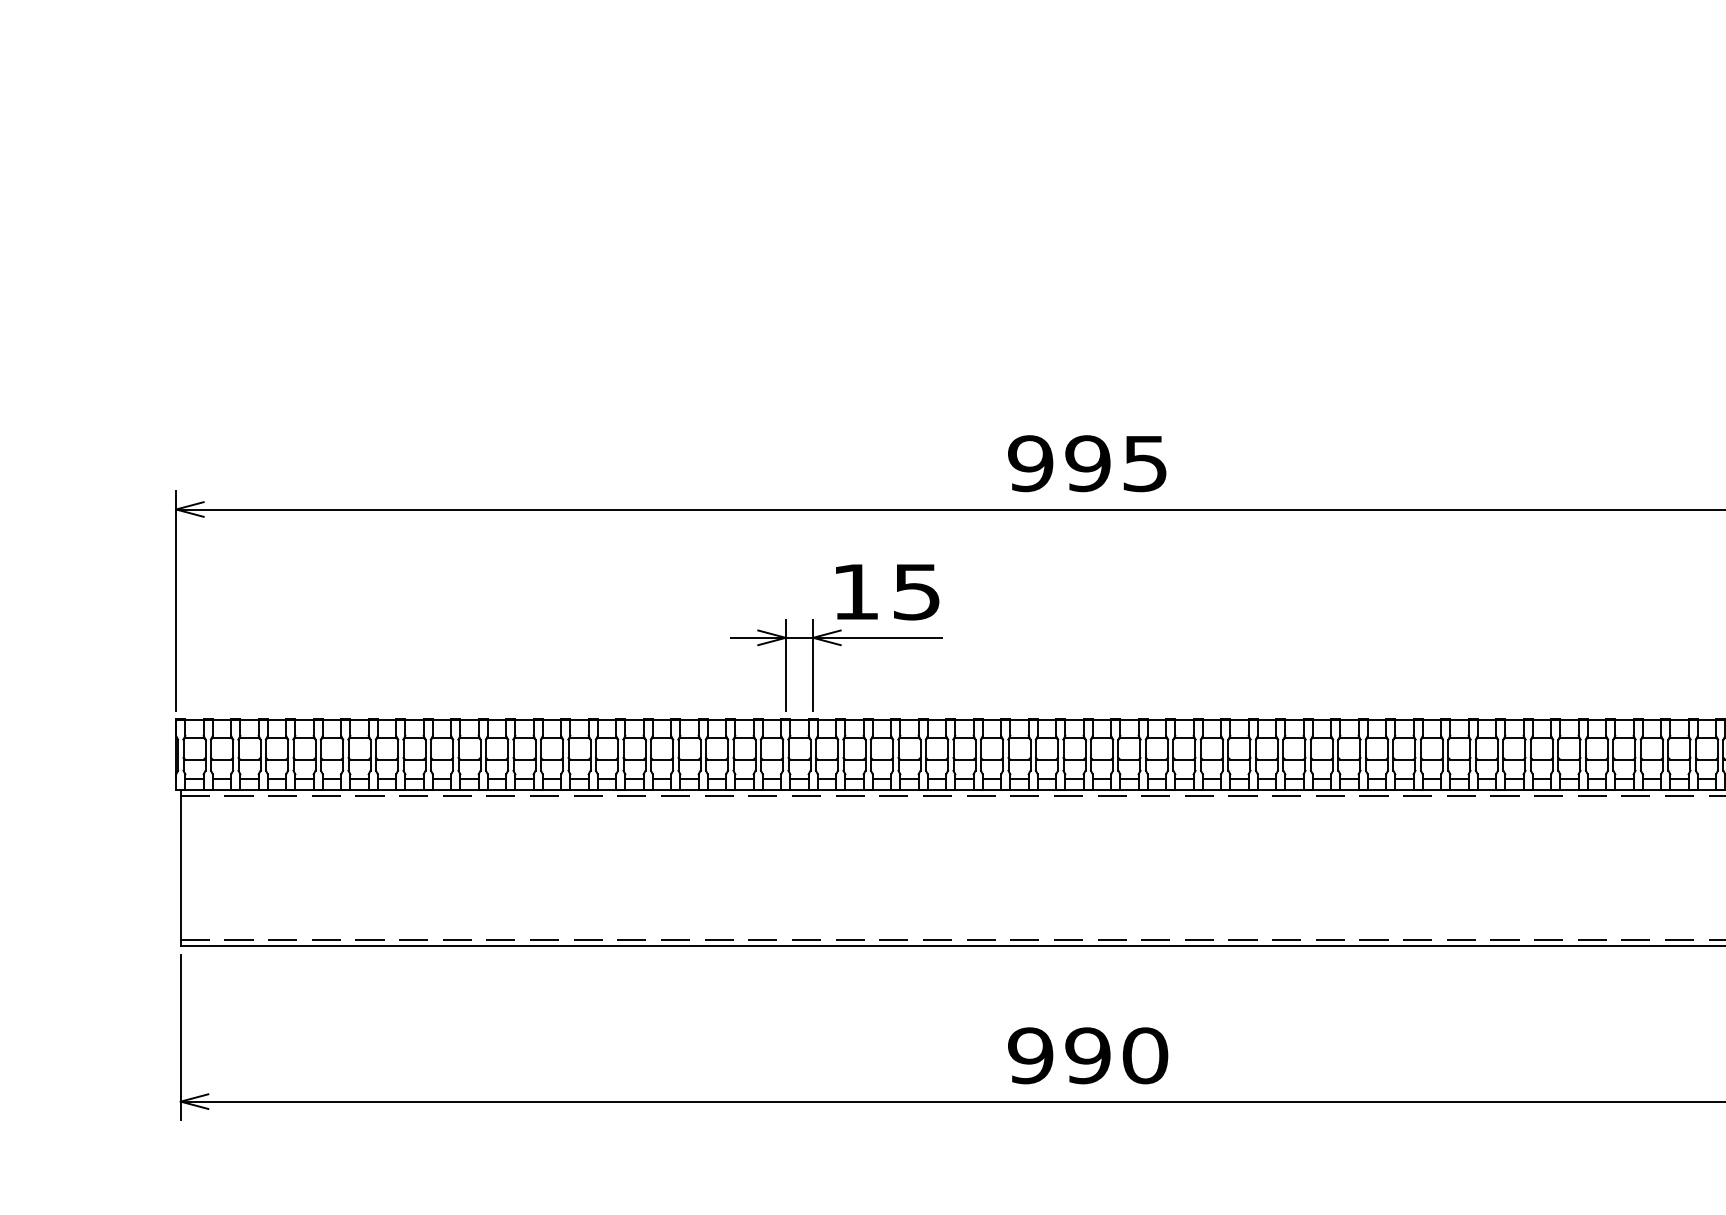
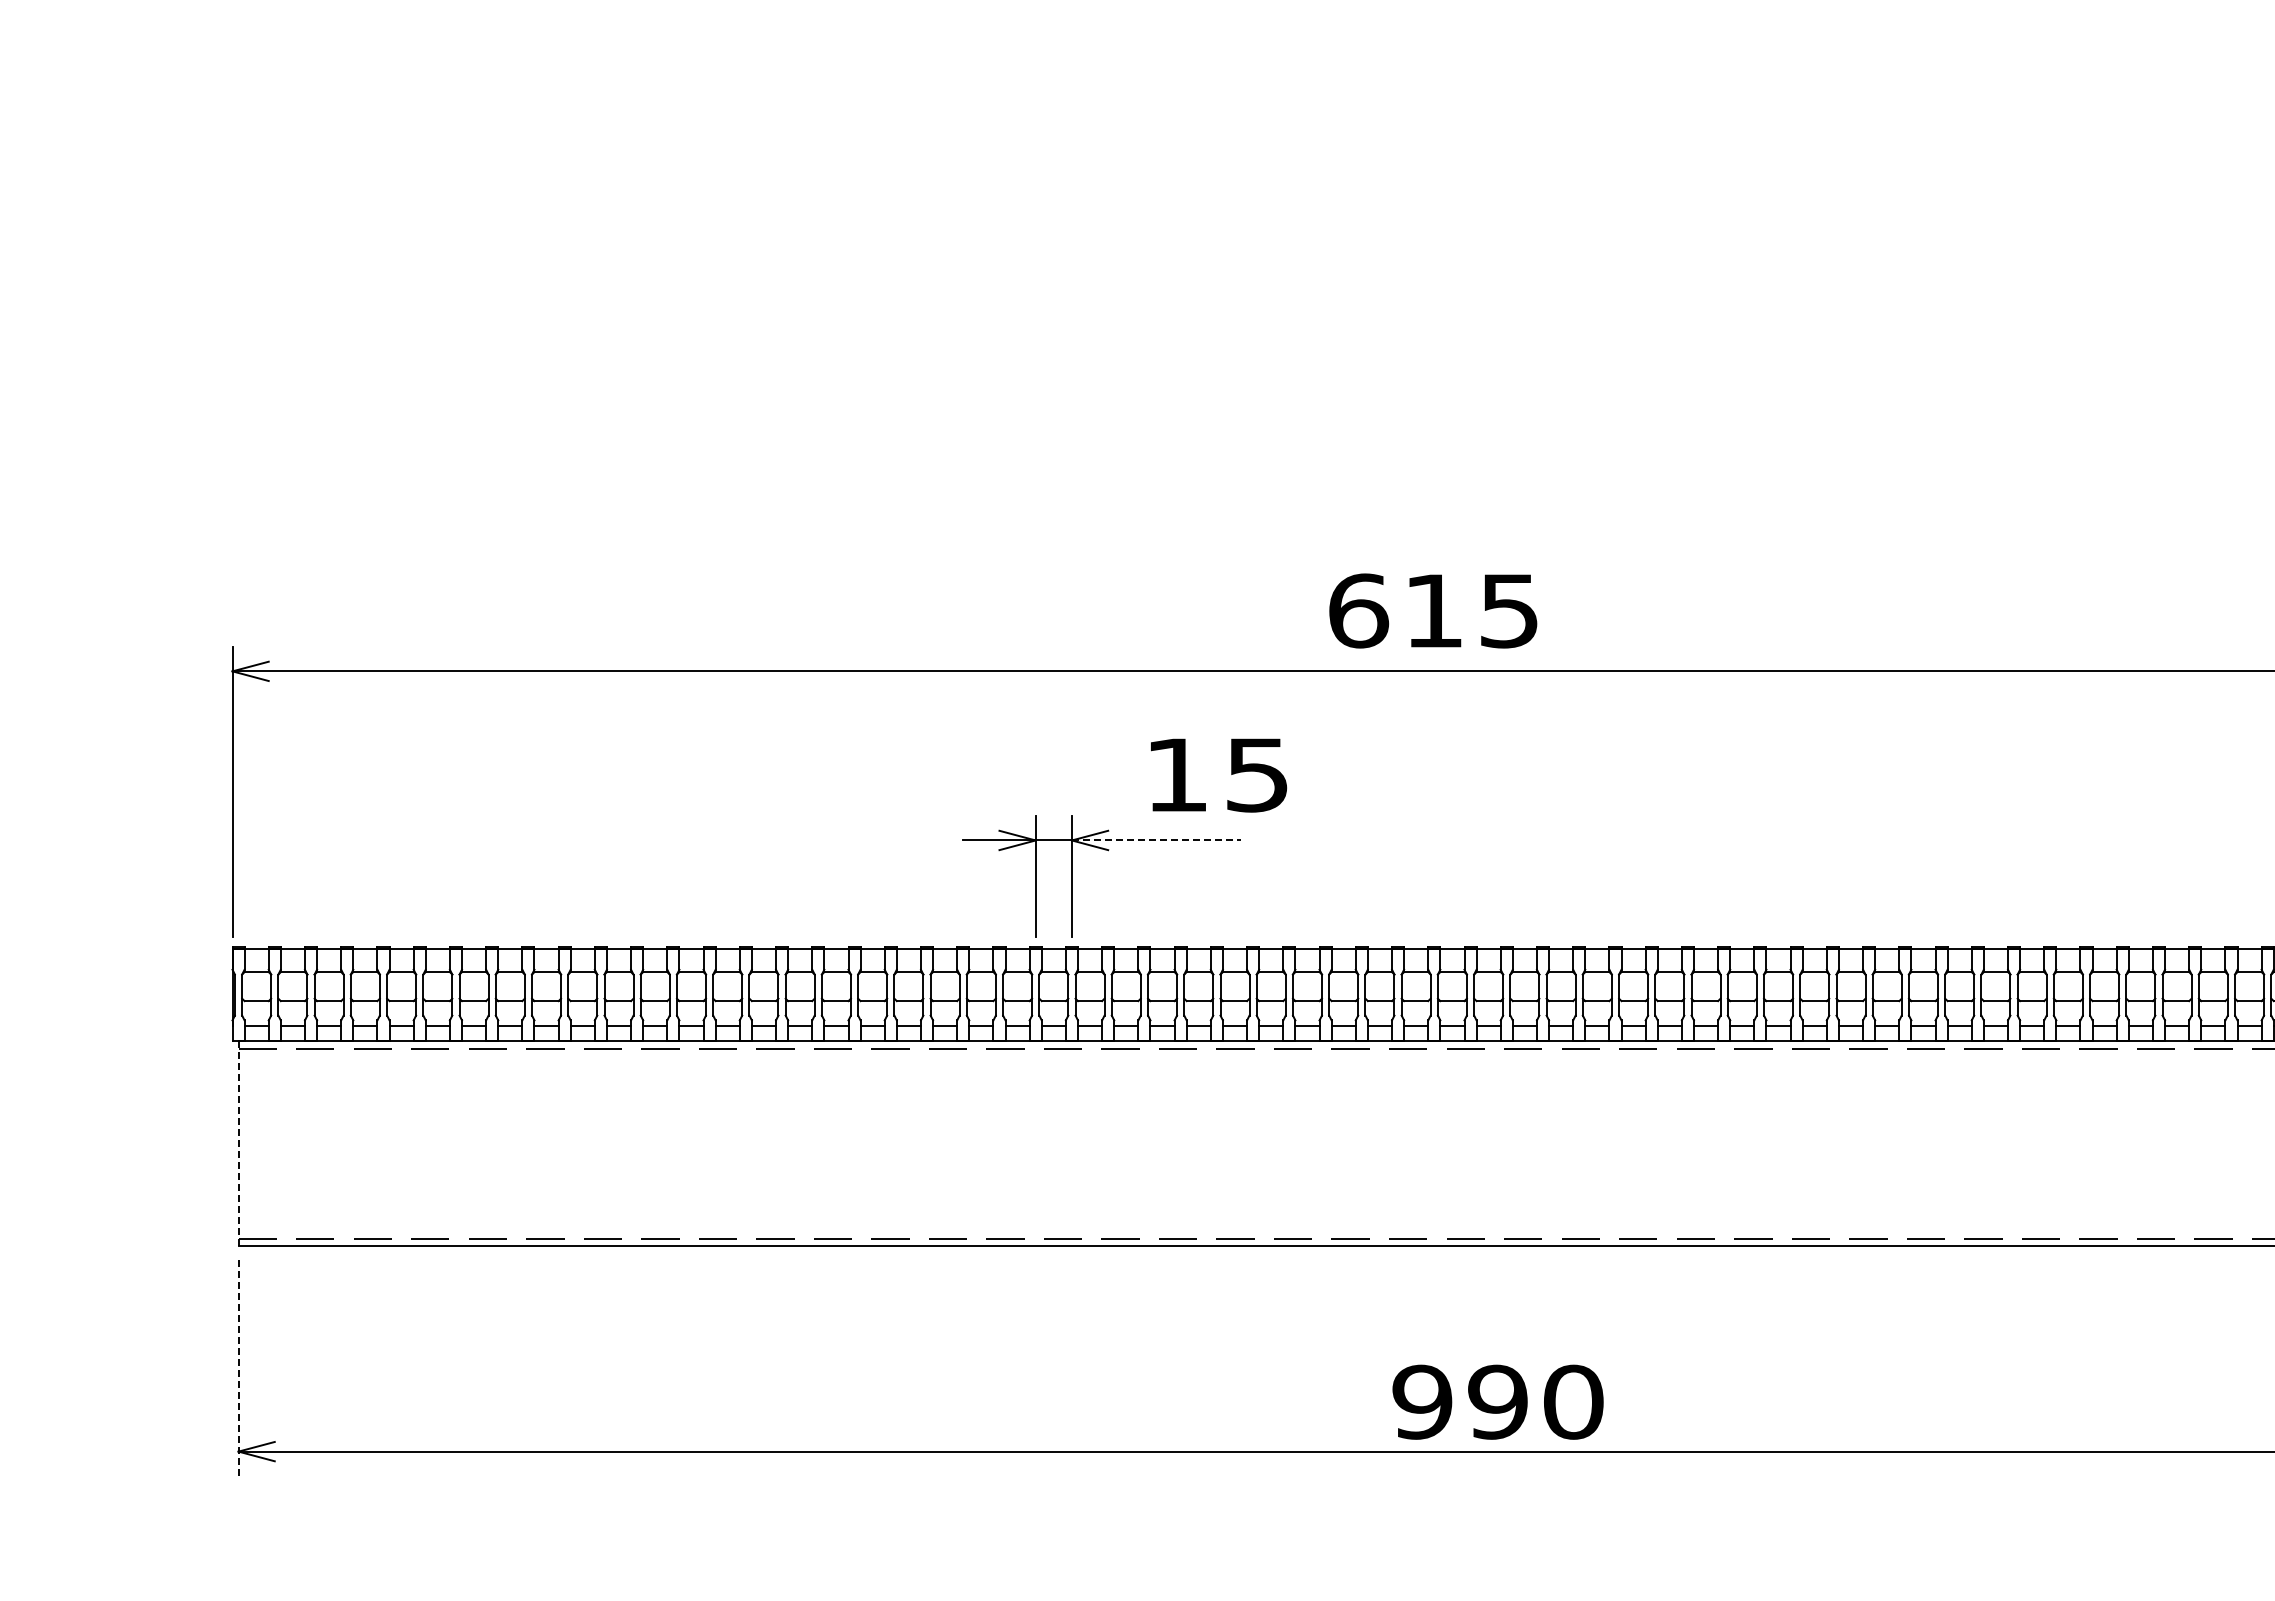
text: (1058, 463) -> (1395, 610), 995 -> 615
text: (888, 592) -> (1219, 775), moved
line: (877, 637) -> (1156, 840), solid -> dashed
line: (180, 867) -> (238, 1143), solid -> dashed
line: (180, 1037) -> (238, 1367), solid -> dashed
text: (1087, 1055) -> (1497, 1401), moved

